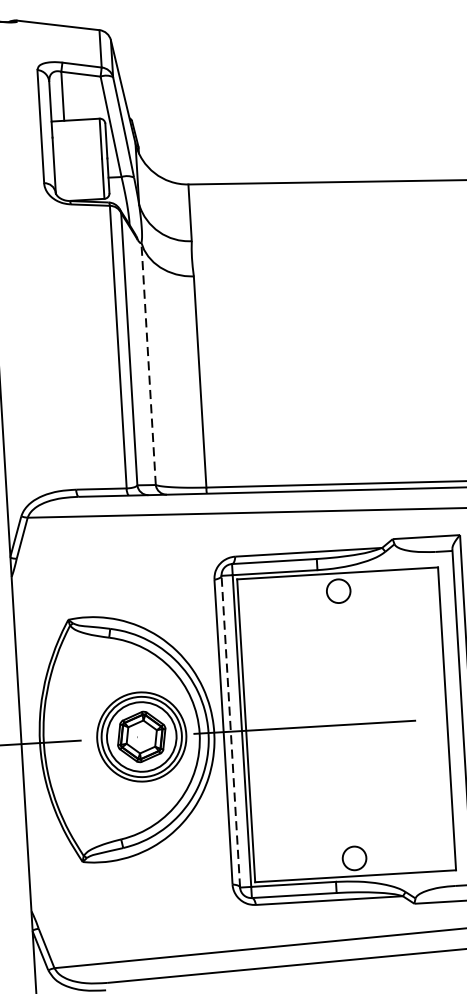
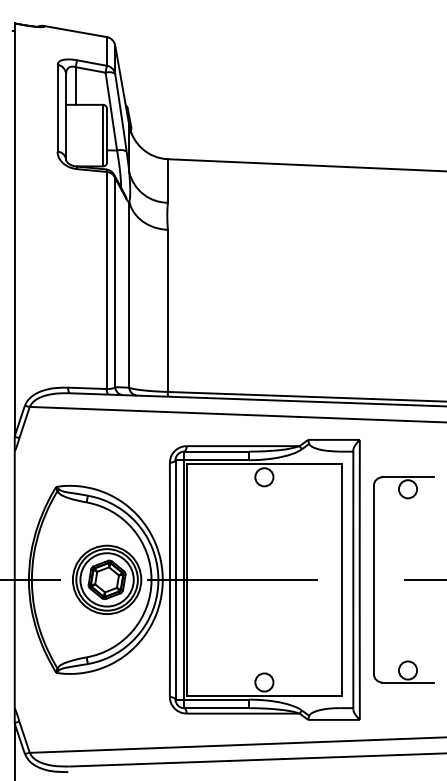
line: (148, 363) -> (129, 294), dashed -> solid
line: (230, 731) -> (175, 579), dashed -> solid

